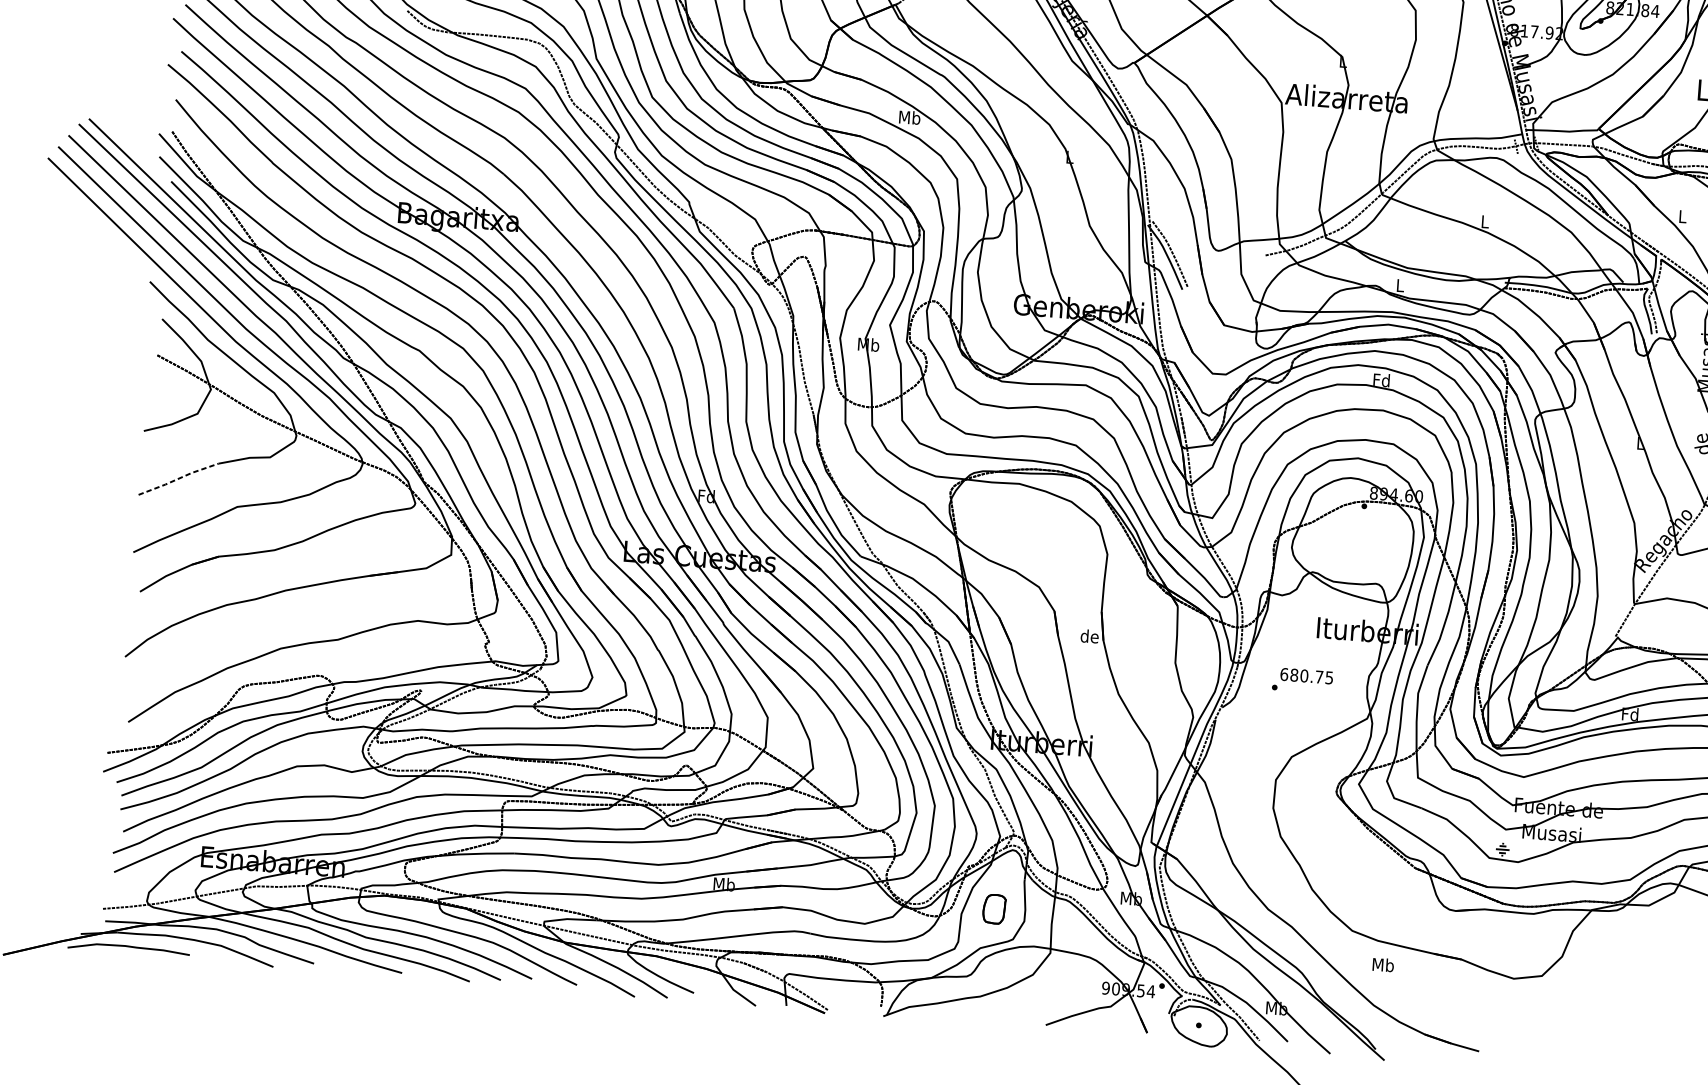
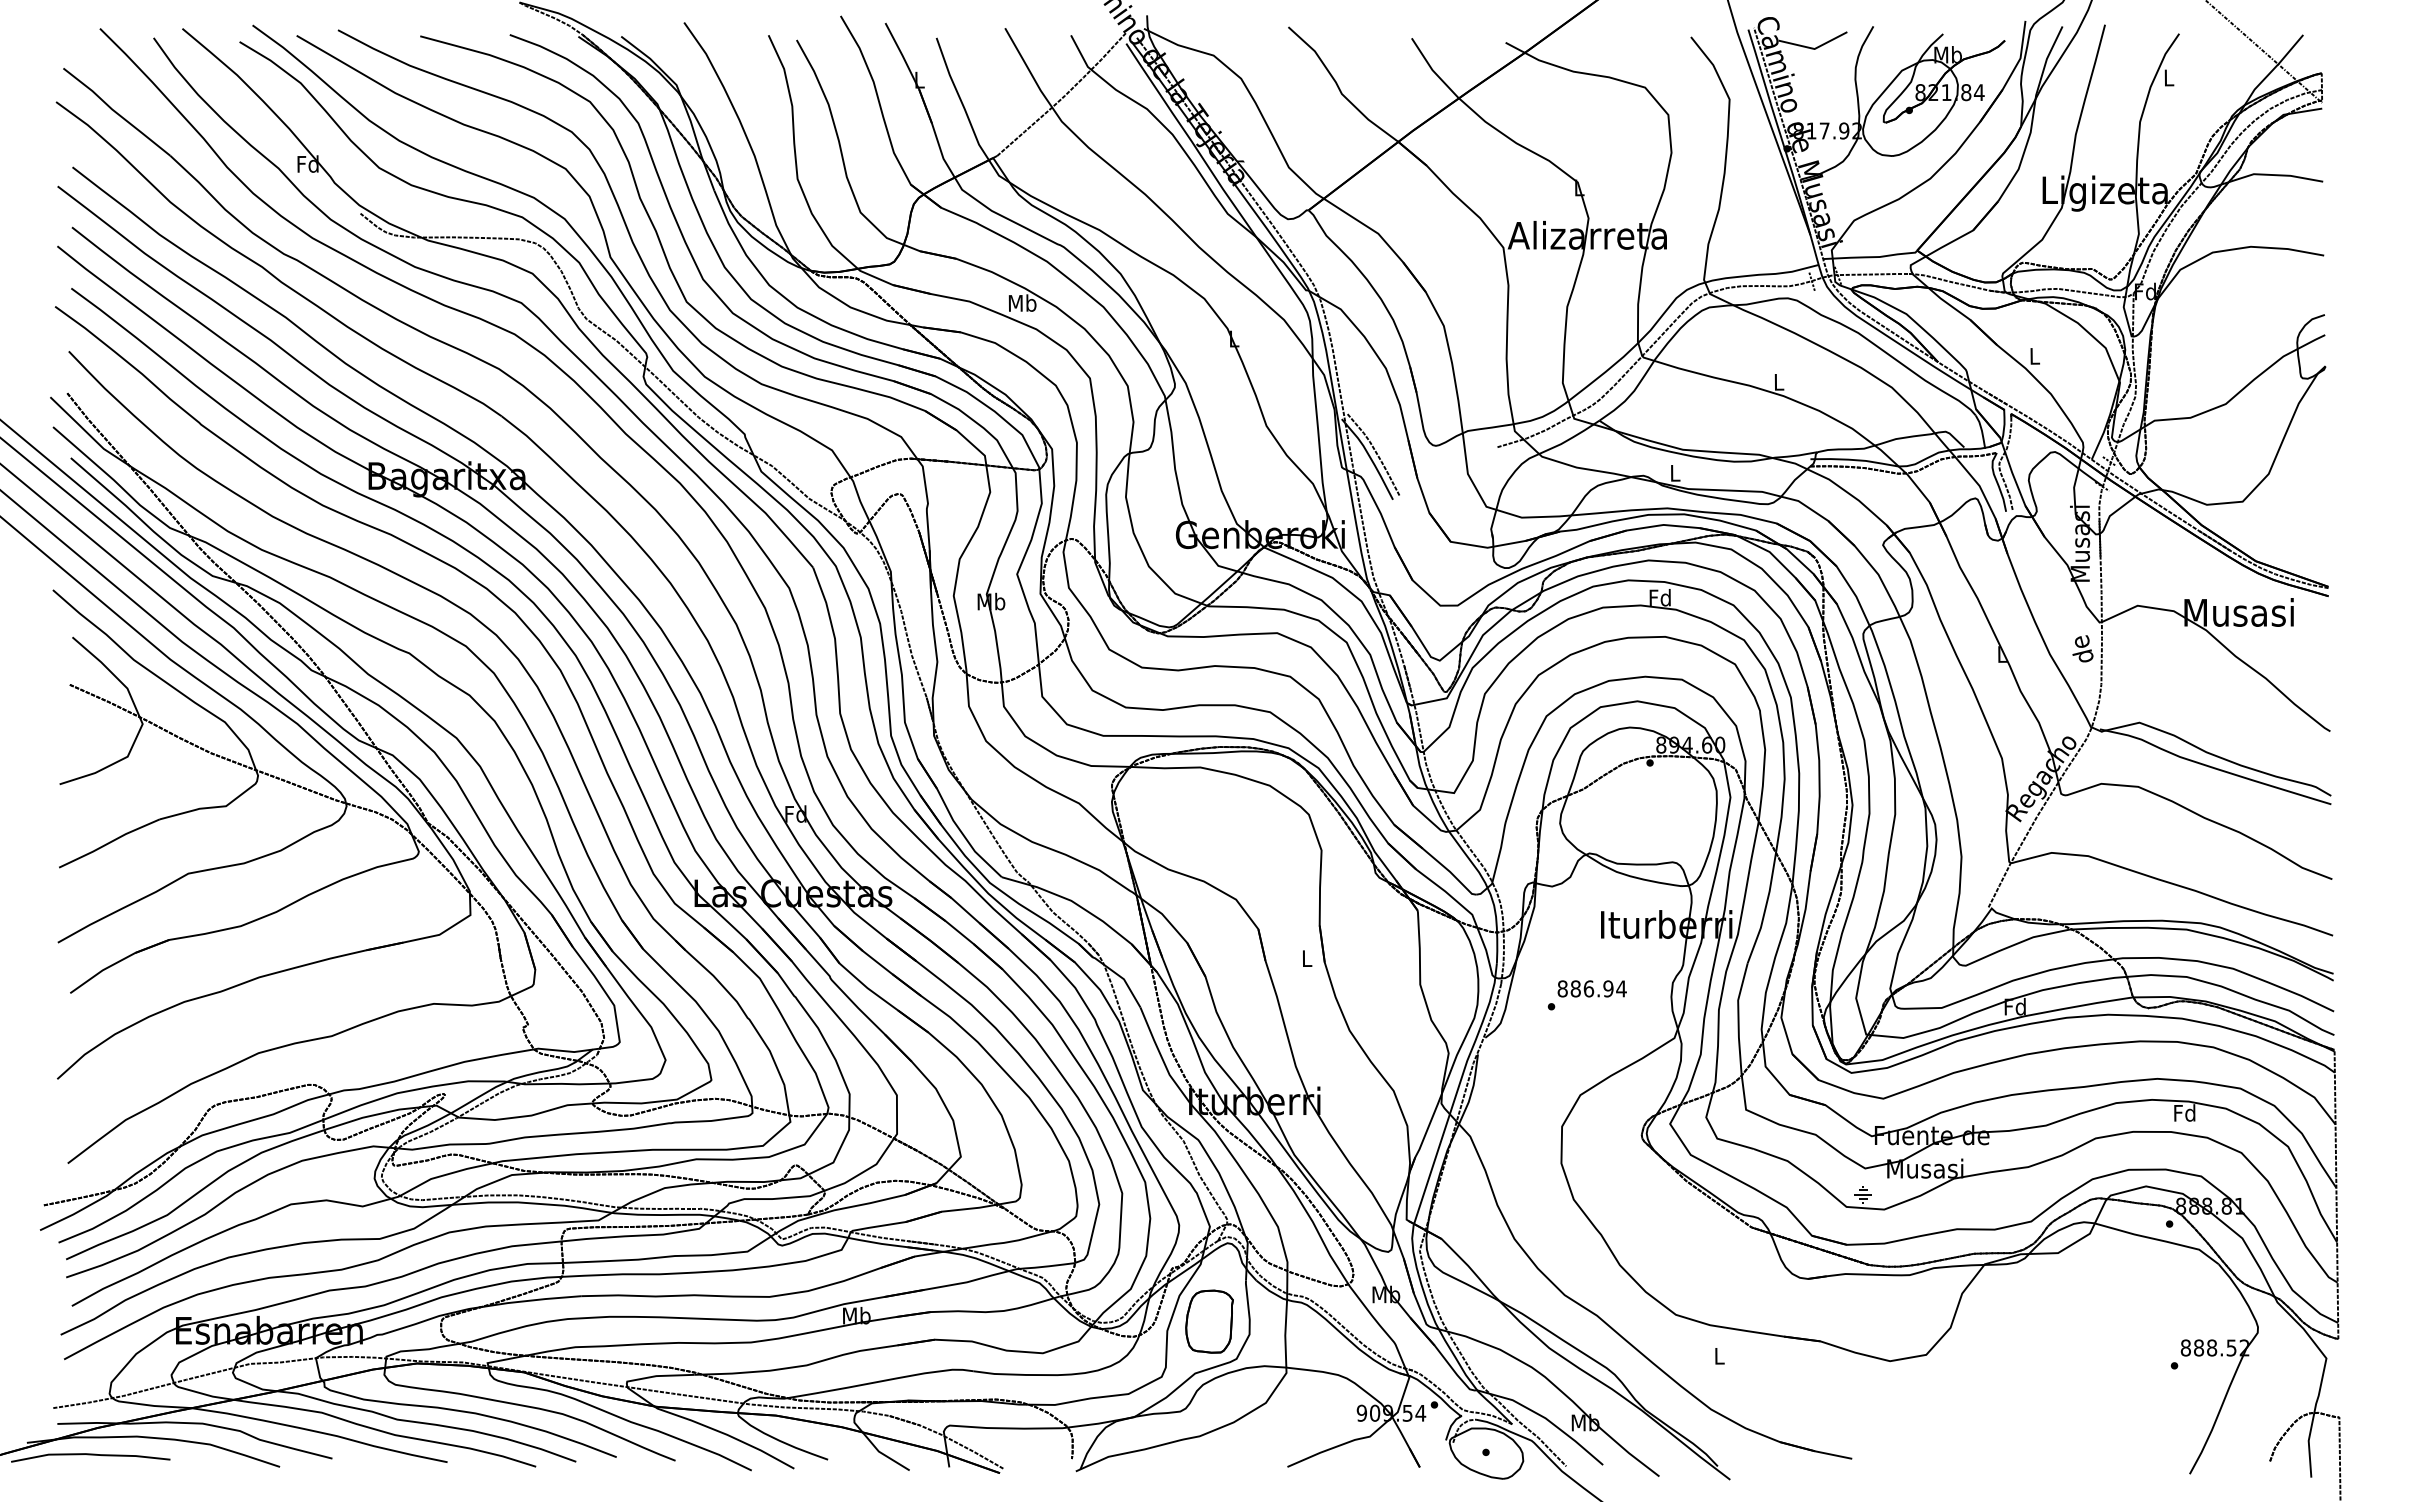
line: (178, 478) -> (109, 842), dashed -> solid
text: (1089, 636) -> (1306, 958), de -> L
text: (1306, 675) -> (1591, 988), 680.75 -> 886.94
part: (994, 909) -> (1209, 1321), size x1.67
text: (1383, 964) -> (1719, 1355), Mb -> L

